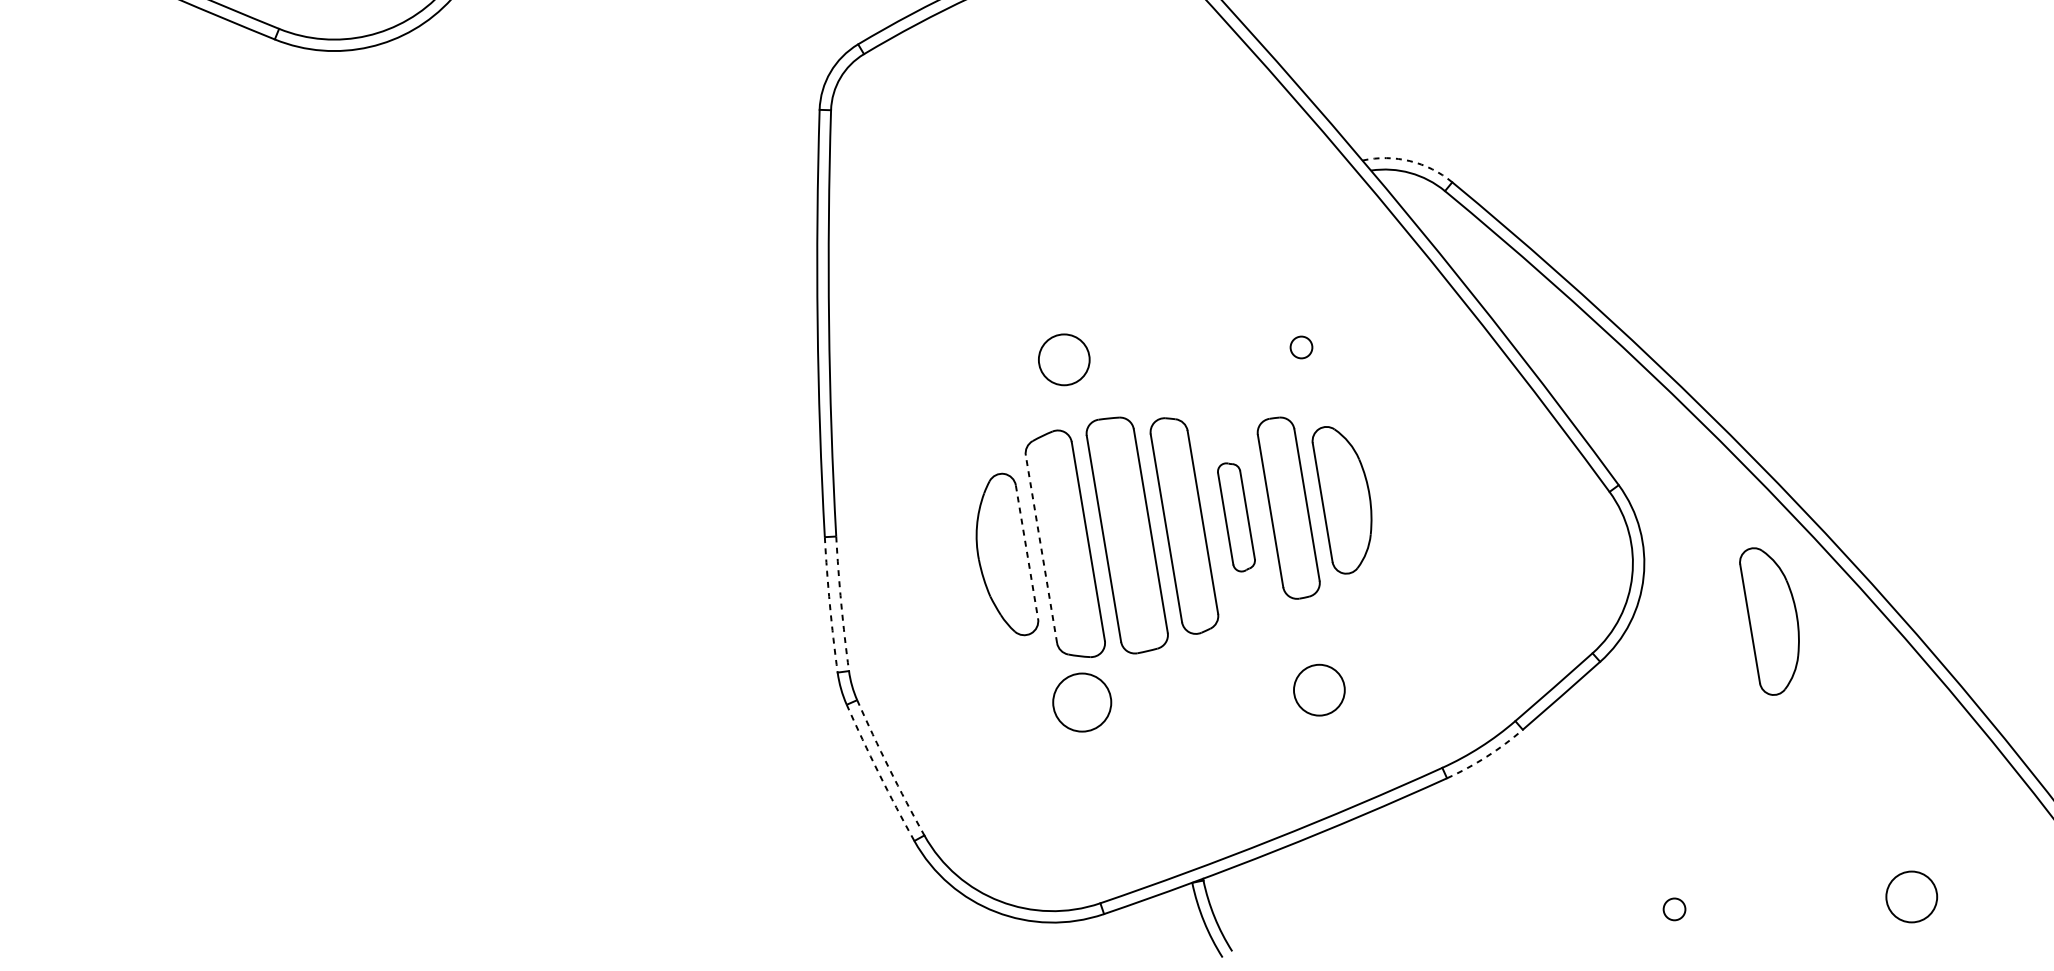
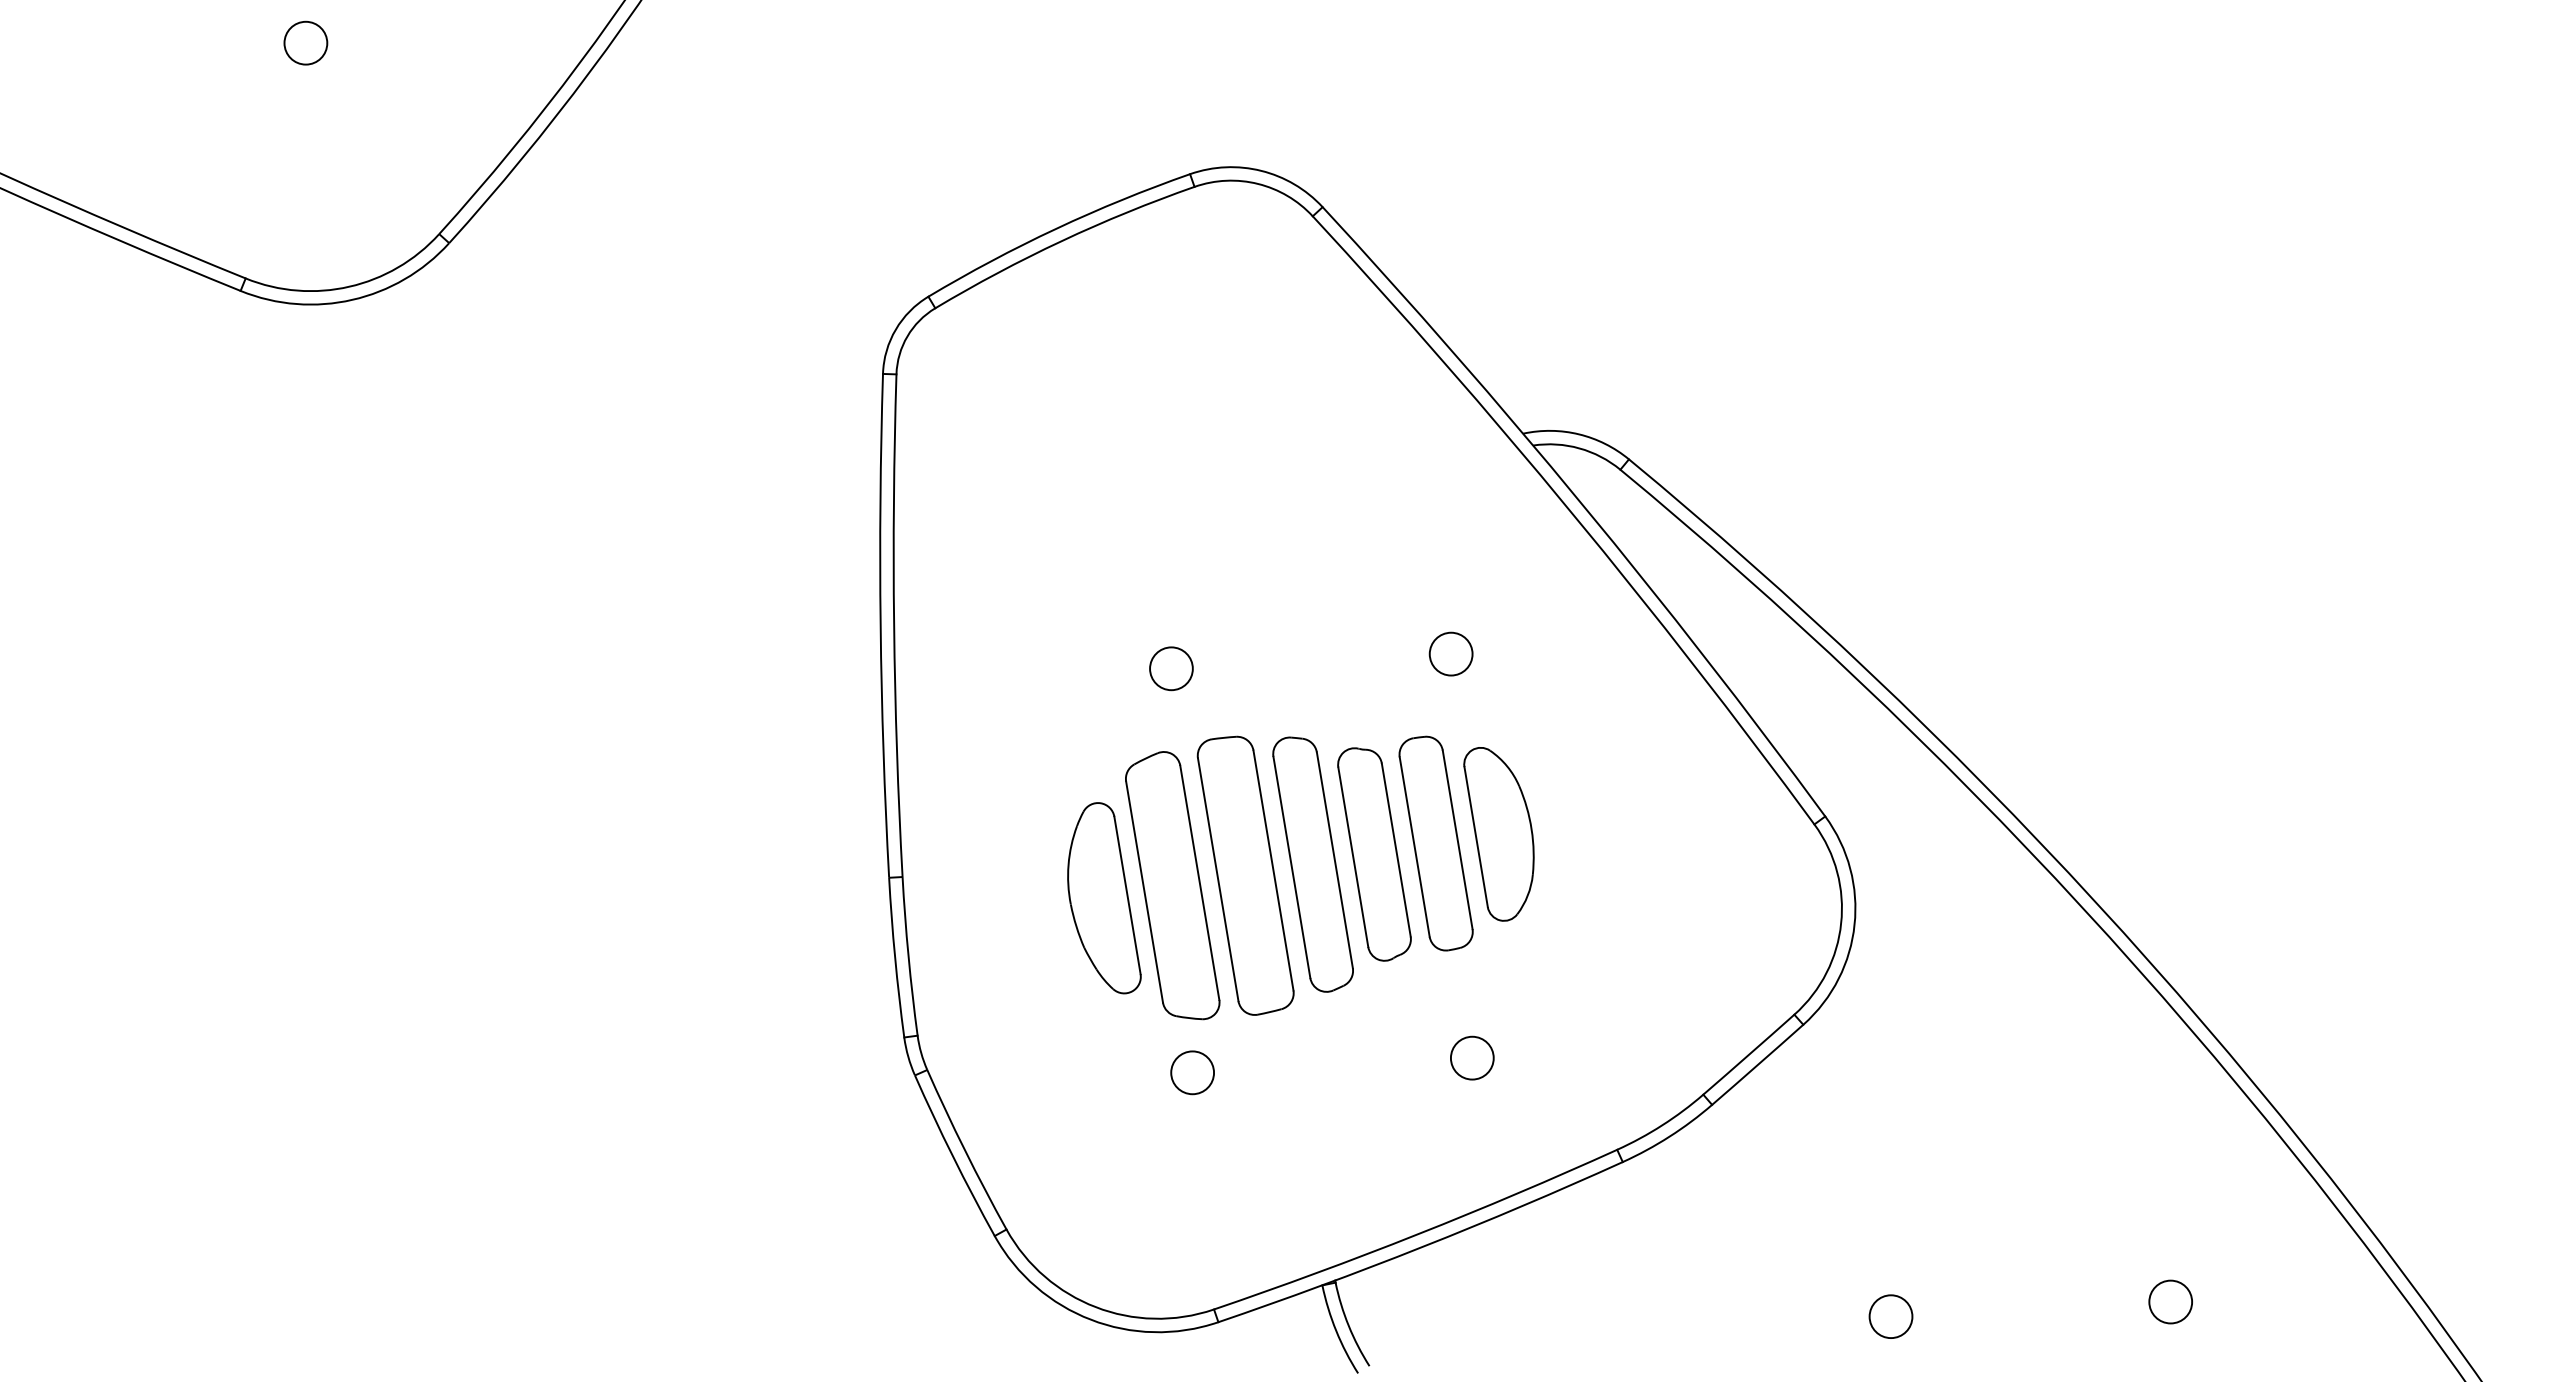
arc: (1410, 161) -> (1579, 434), dashed -> solid
circle: (1300, 346) -> (1450, 653), size x1.67
circle: (1064, 359) -> (1171, 668), size x0.71
part: (1236, 517) -> (1374, 854), size x1.67
line: (1041, 548) -> (1144, 891), dashed -> solid
line: (1027, 552) -> (1127, 895), dashed -> solid
arc: (841, 603) -> (908, 956), dashed -> solid
arc: (830, 604) -> (895, 957), dashed -> solid
part: (1769, 621) -> (2002, 977), removed
circle: (1319, 689) -> (1472, 1057), size x0.71
circle: (1082, 702) -> (1192, 1072), size x0.62
arc: (1486, 756) -> (1669, 1136), dashed -> solid
arc: (889, 768) -> (965, 1150), dashed -> solid
arc: (879, 773) -> (953, 1156), dashed -> solid
circle: (1911, 896) -> (2170, 1301), size x0.71
circle: (1674, 909) -> (1890, 1316), size x1.67

